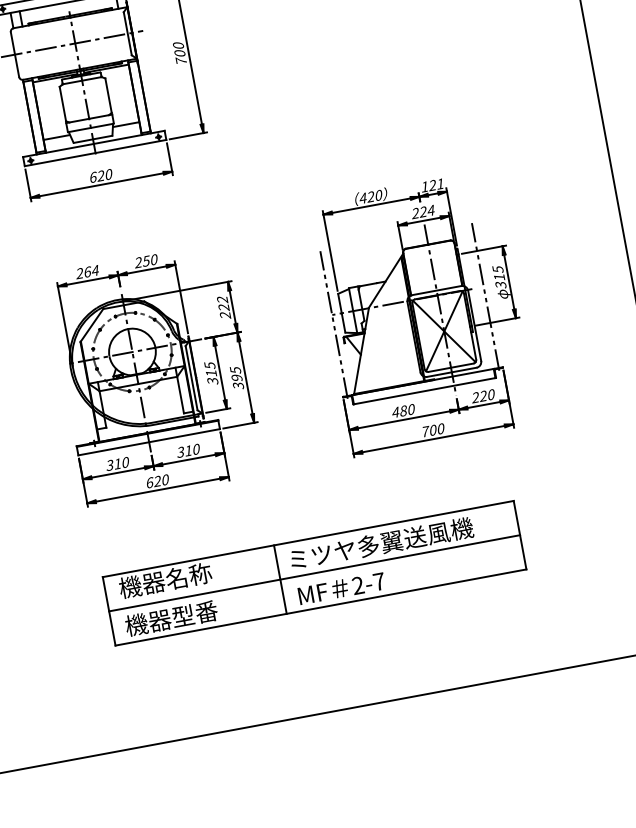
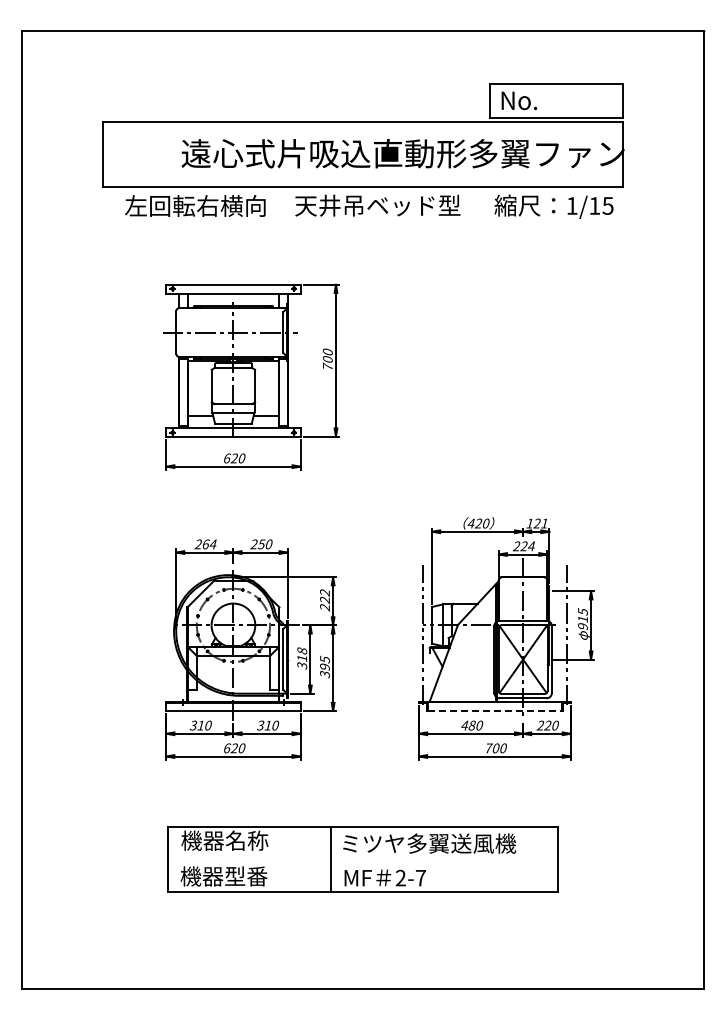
text: (500, 285) -> (582, 626), 315 -> 915
text: (210, 365) -> (302, 650), 315 -> 318
line: (425, 391) -> (495, 711), solid -> dashed
line: (314, 573) -> (362, 859), removed

